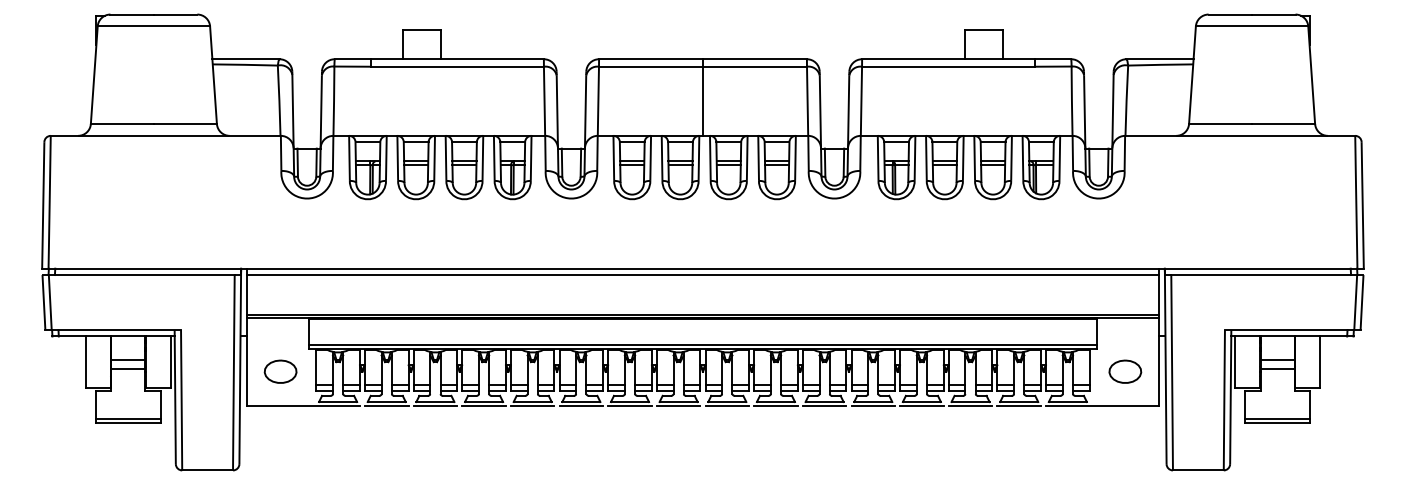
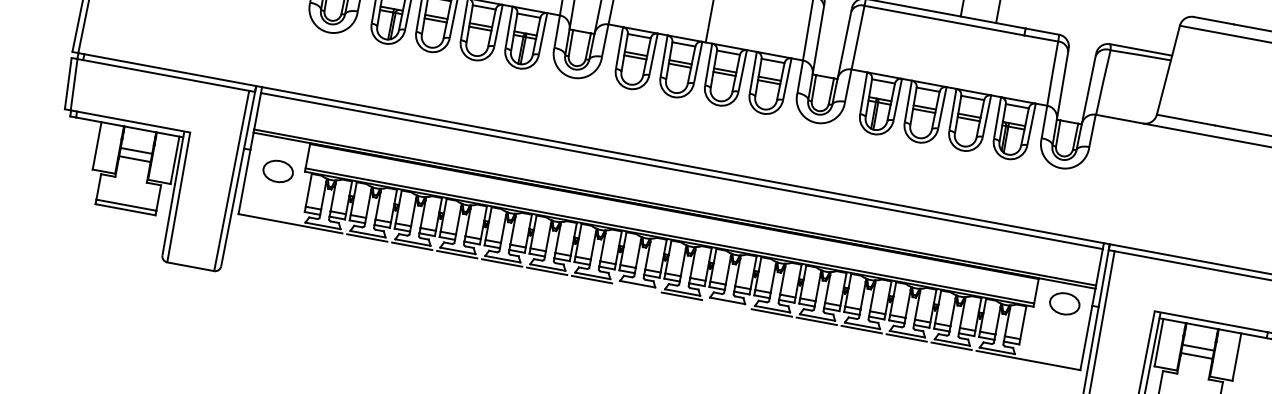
part: (280, 371) -> (278, 171), moved
part: (1125, 371) -> (1064, 303), moved
line: (678, 406) -> (636, 288), removed
line: (775, 406) -> (726, 304), removed

